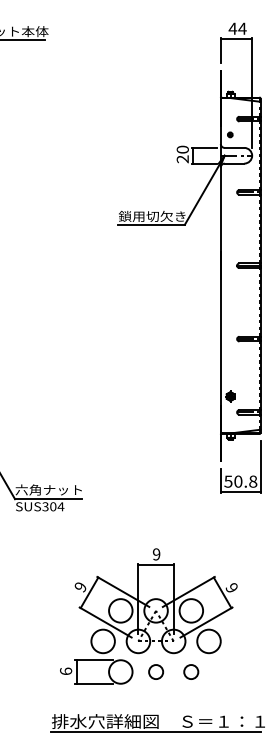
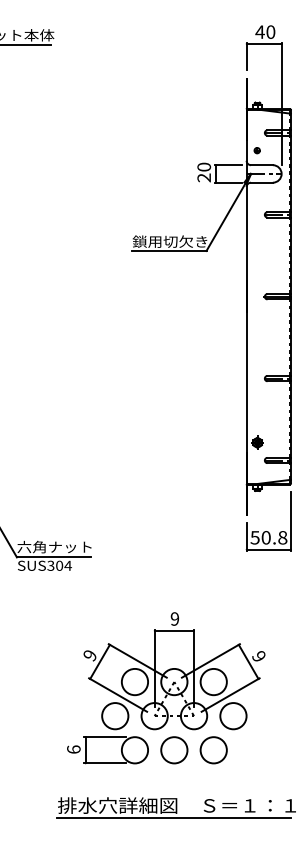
text: (242, 28) -> (270, 31), 44 -> 40
circle: (156, 672) -> (174, 750), size x1.67
circle: (191, 672) -> (213, 750), size x1.67

